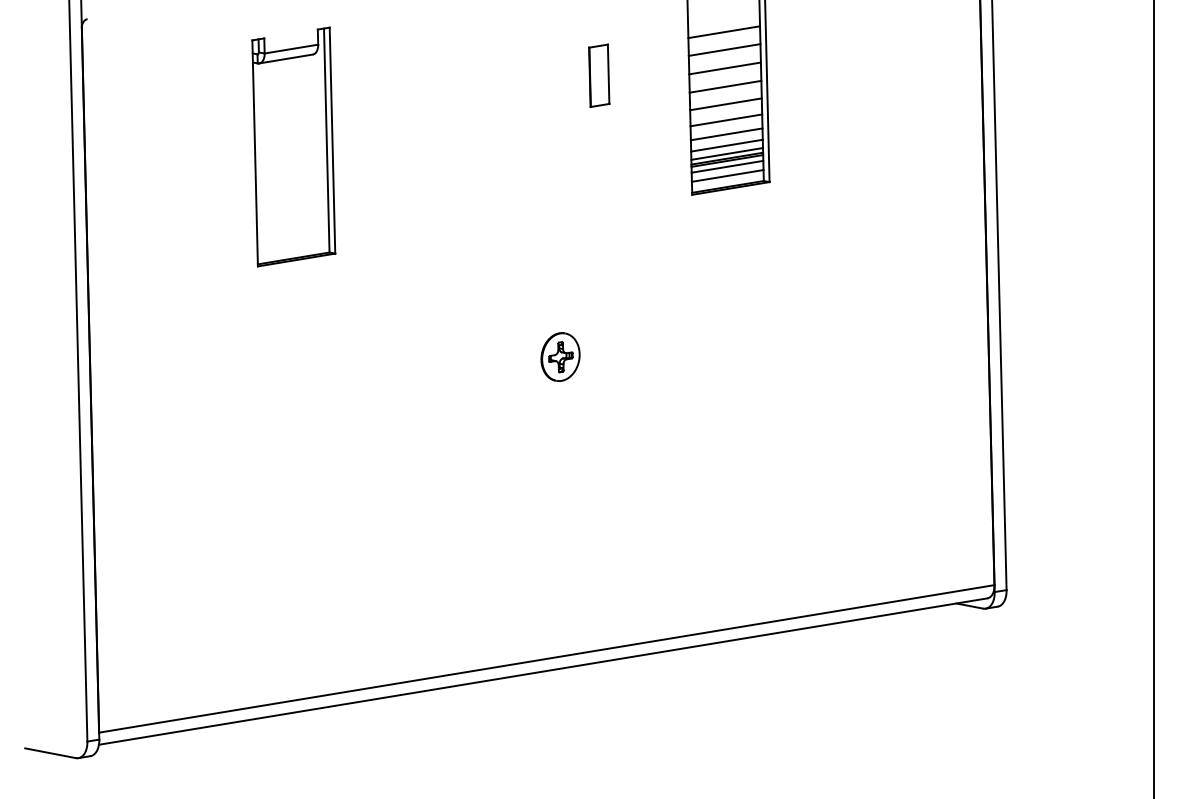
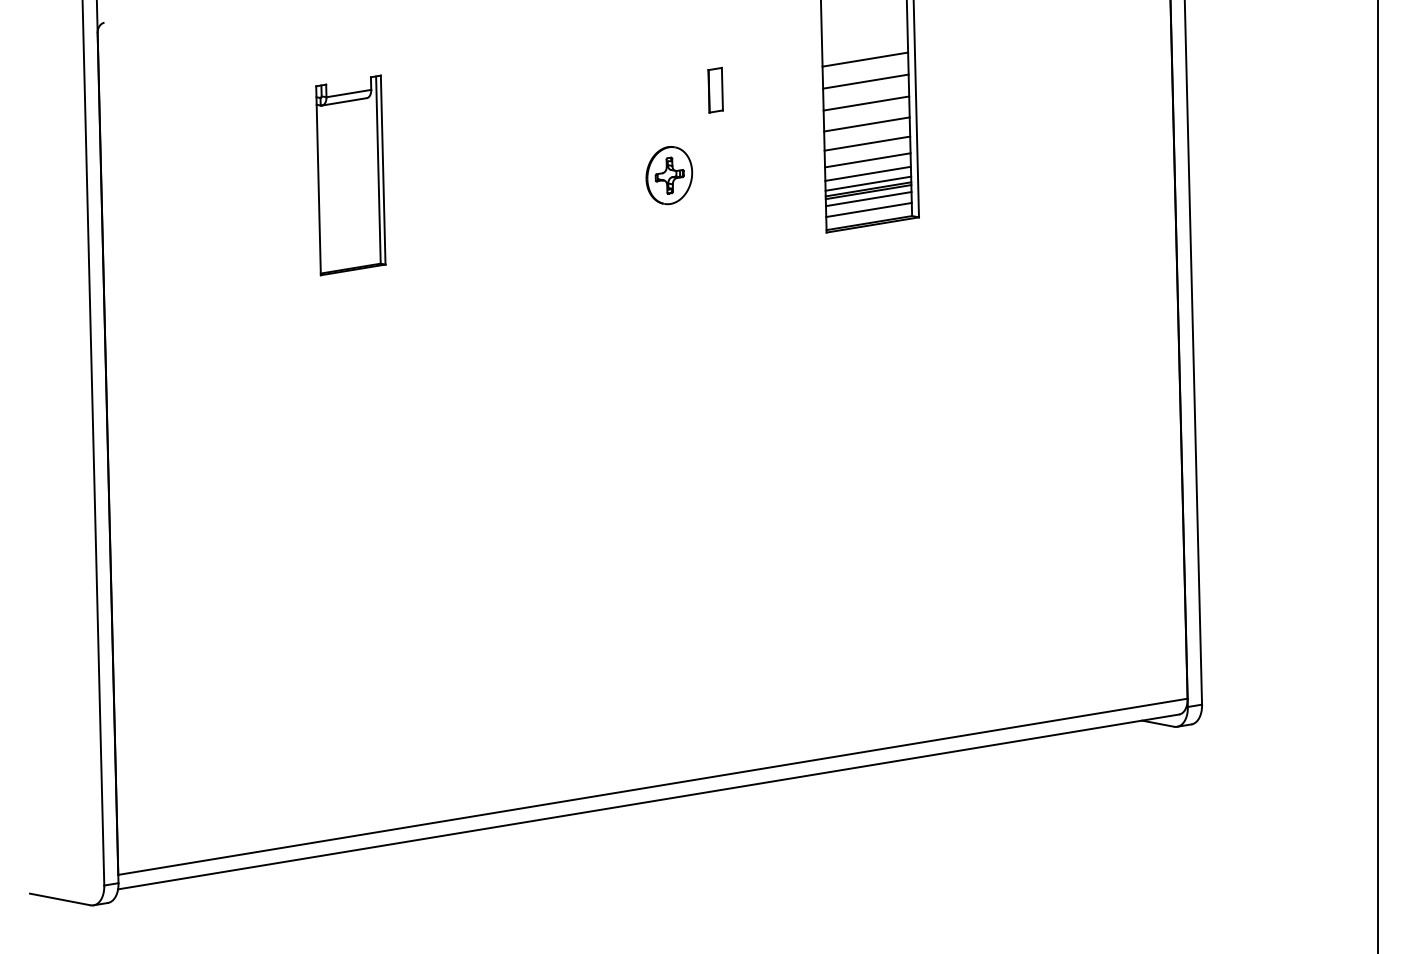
line: (724, 32) -> (865, 38), removed
part: (599, 75) -> (715, 90), size x0.6
part: (293, 146) -> (350, 174), size x0.7
part: (560, 356) -> (669, 174), moved

